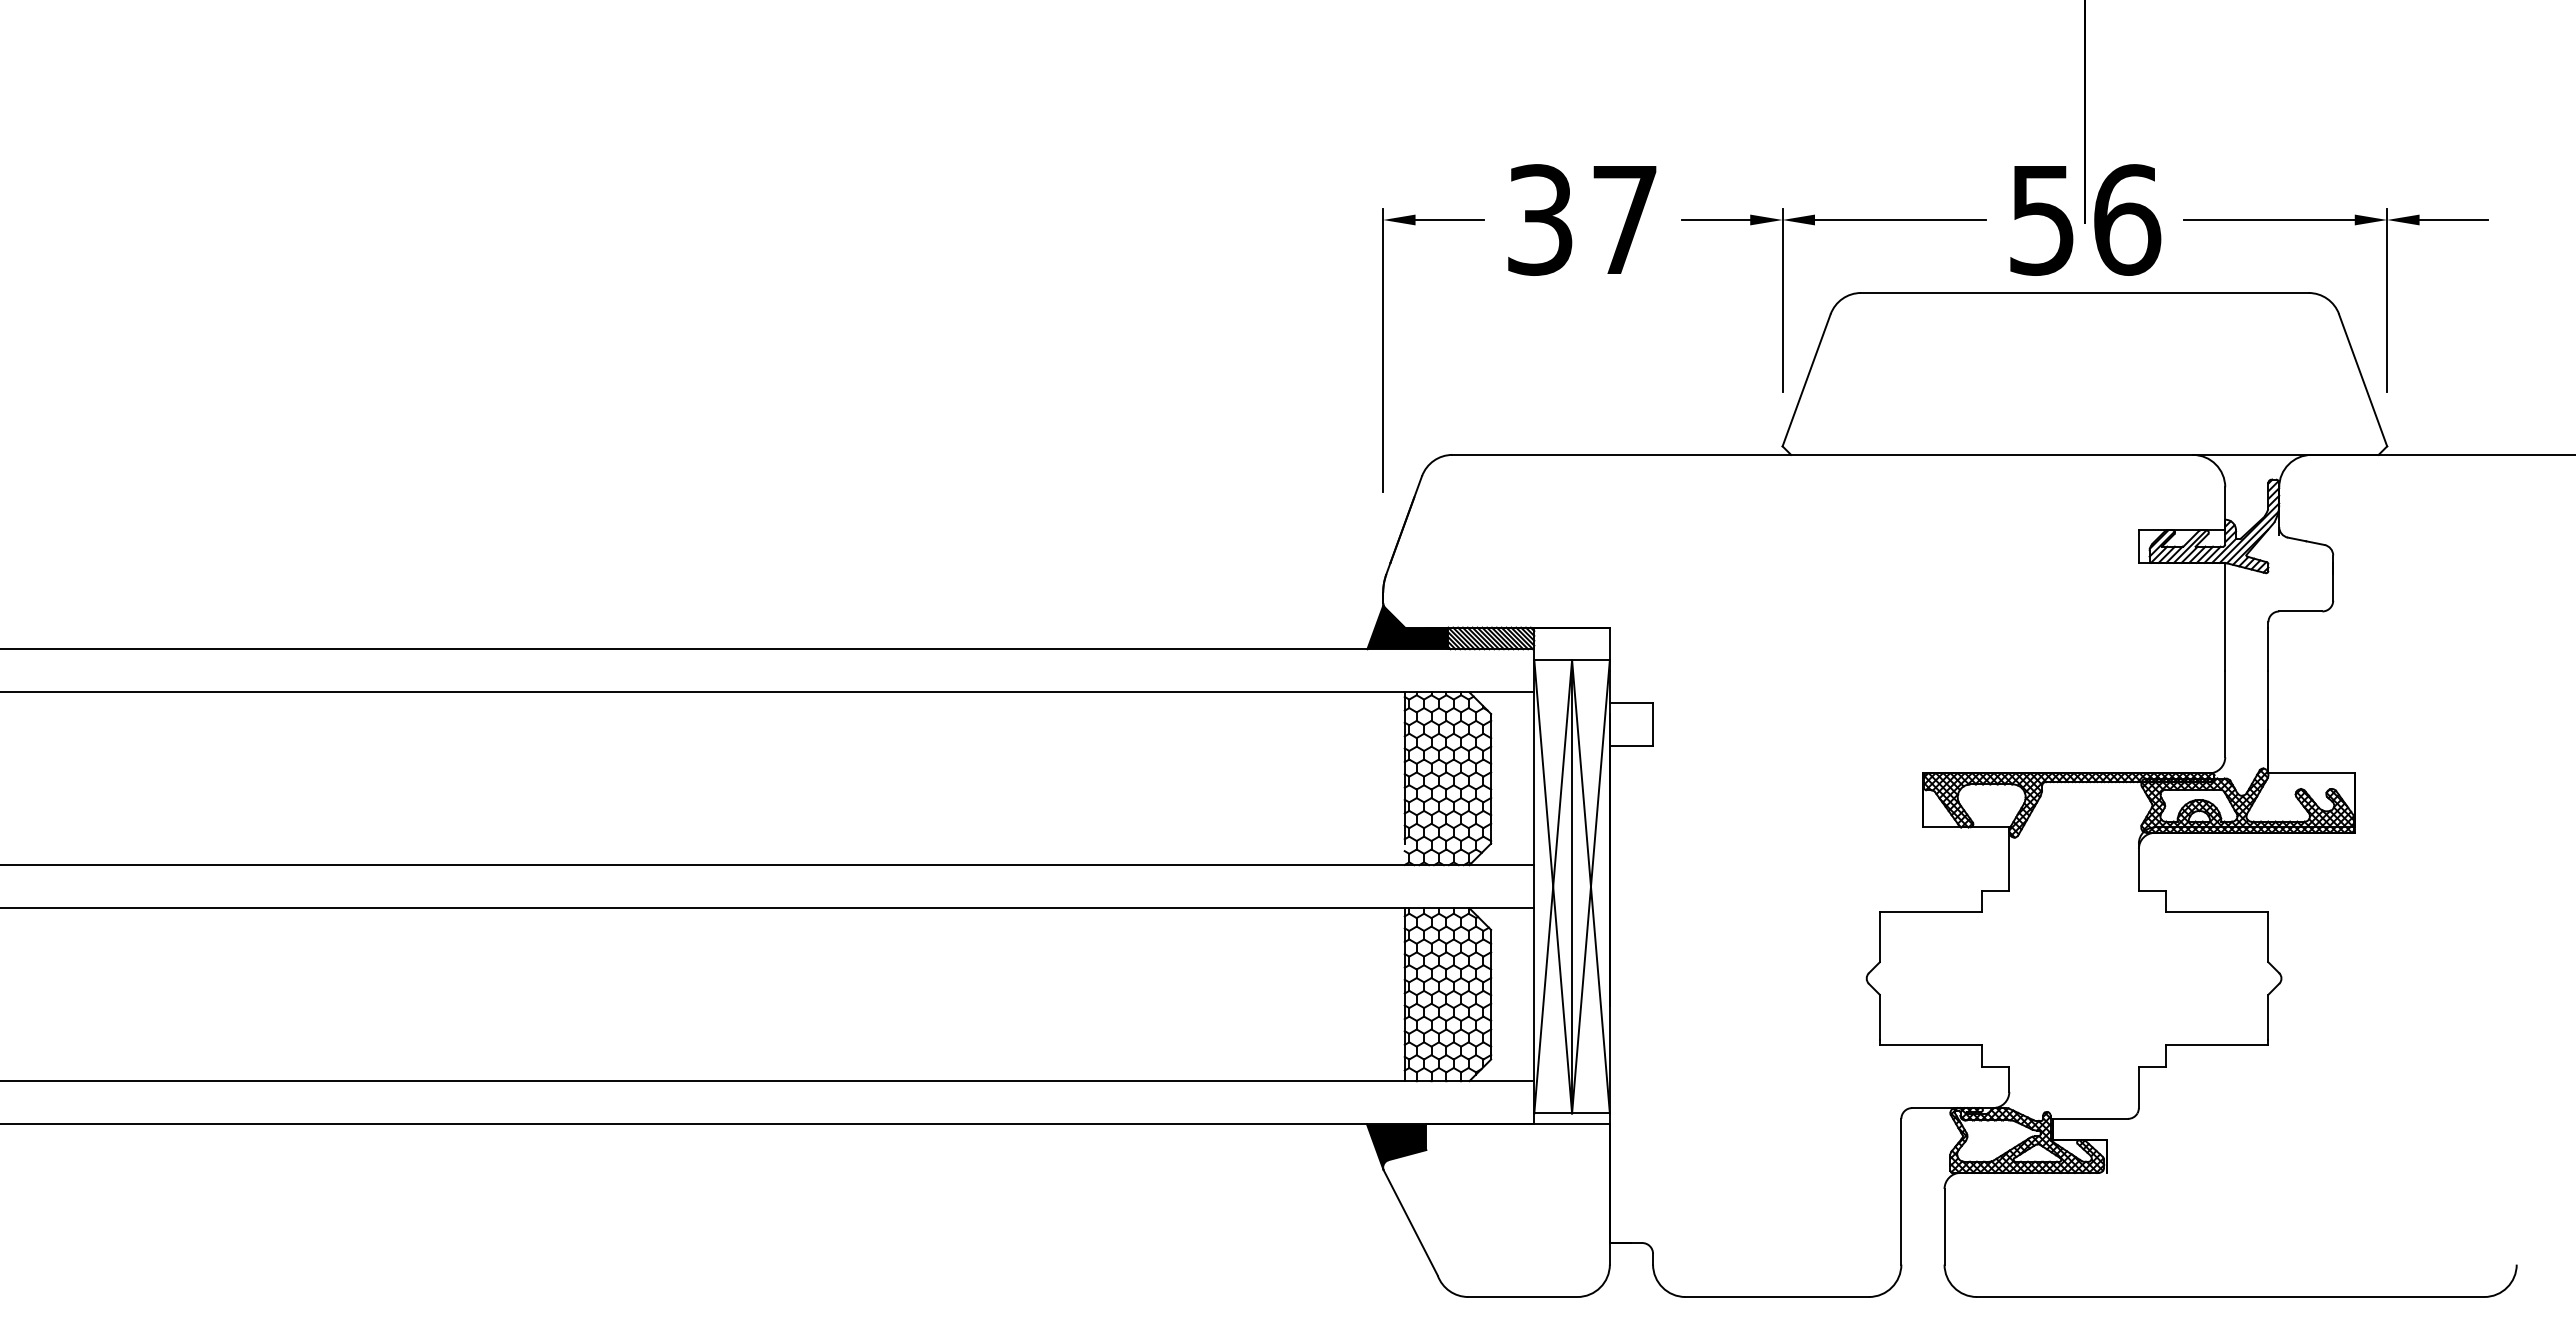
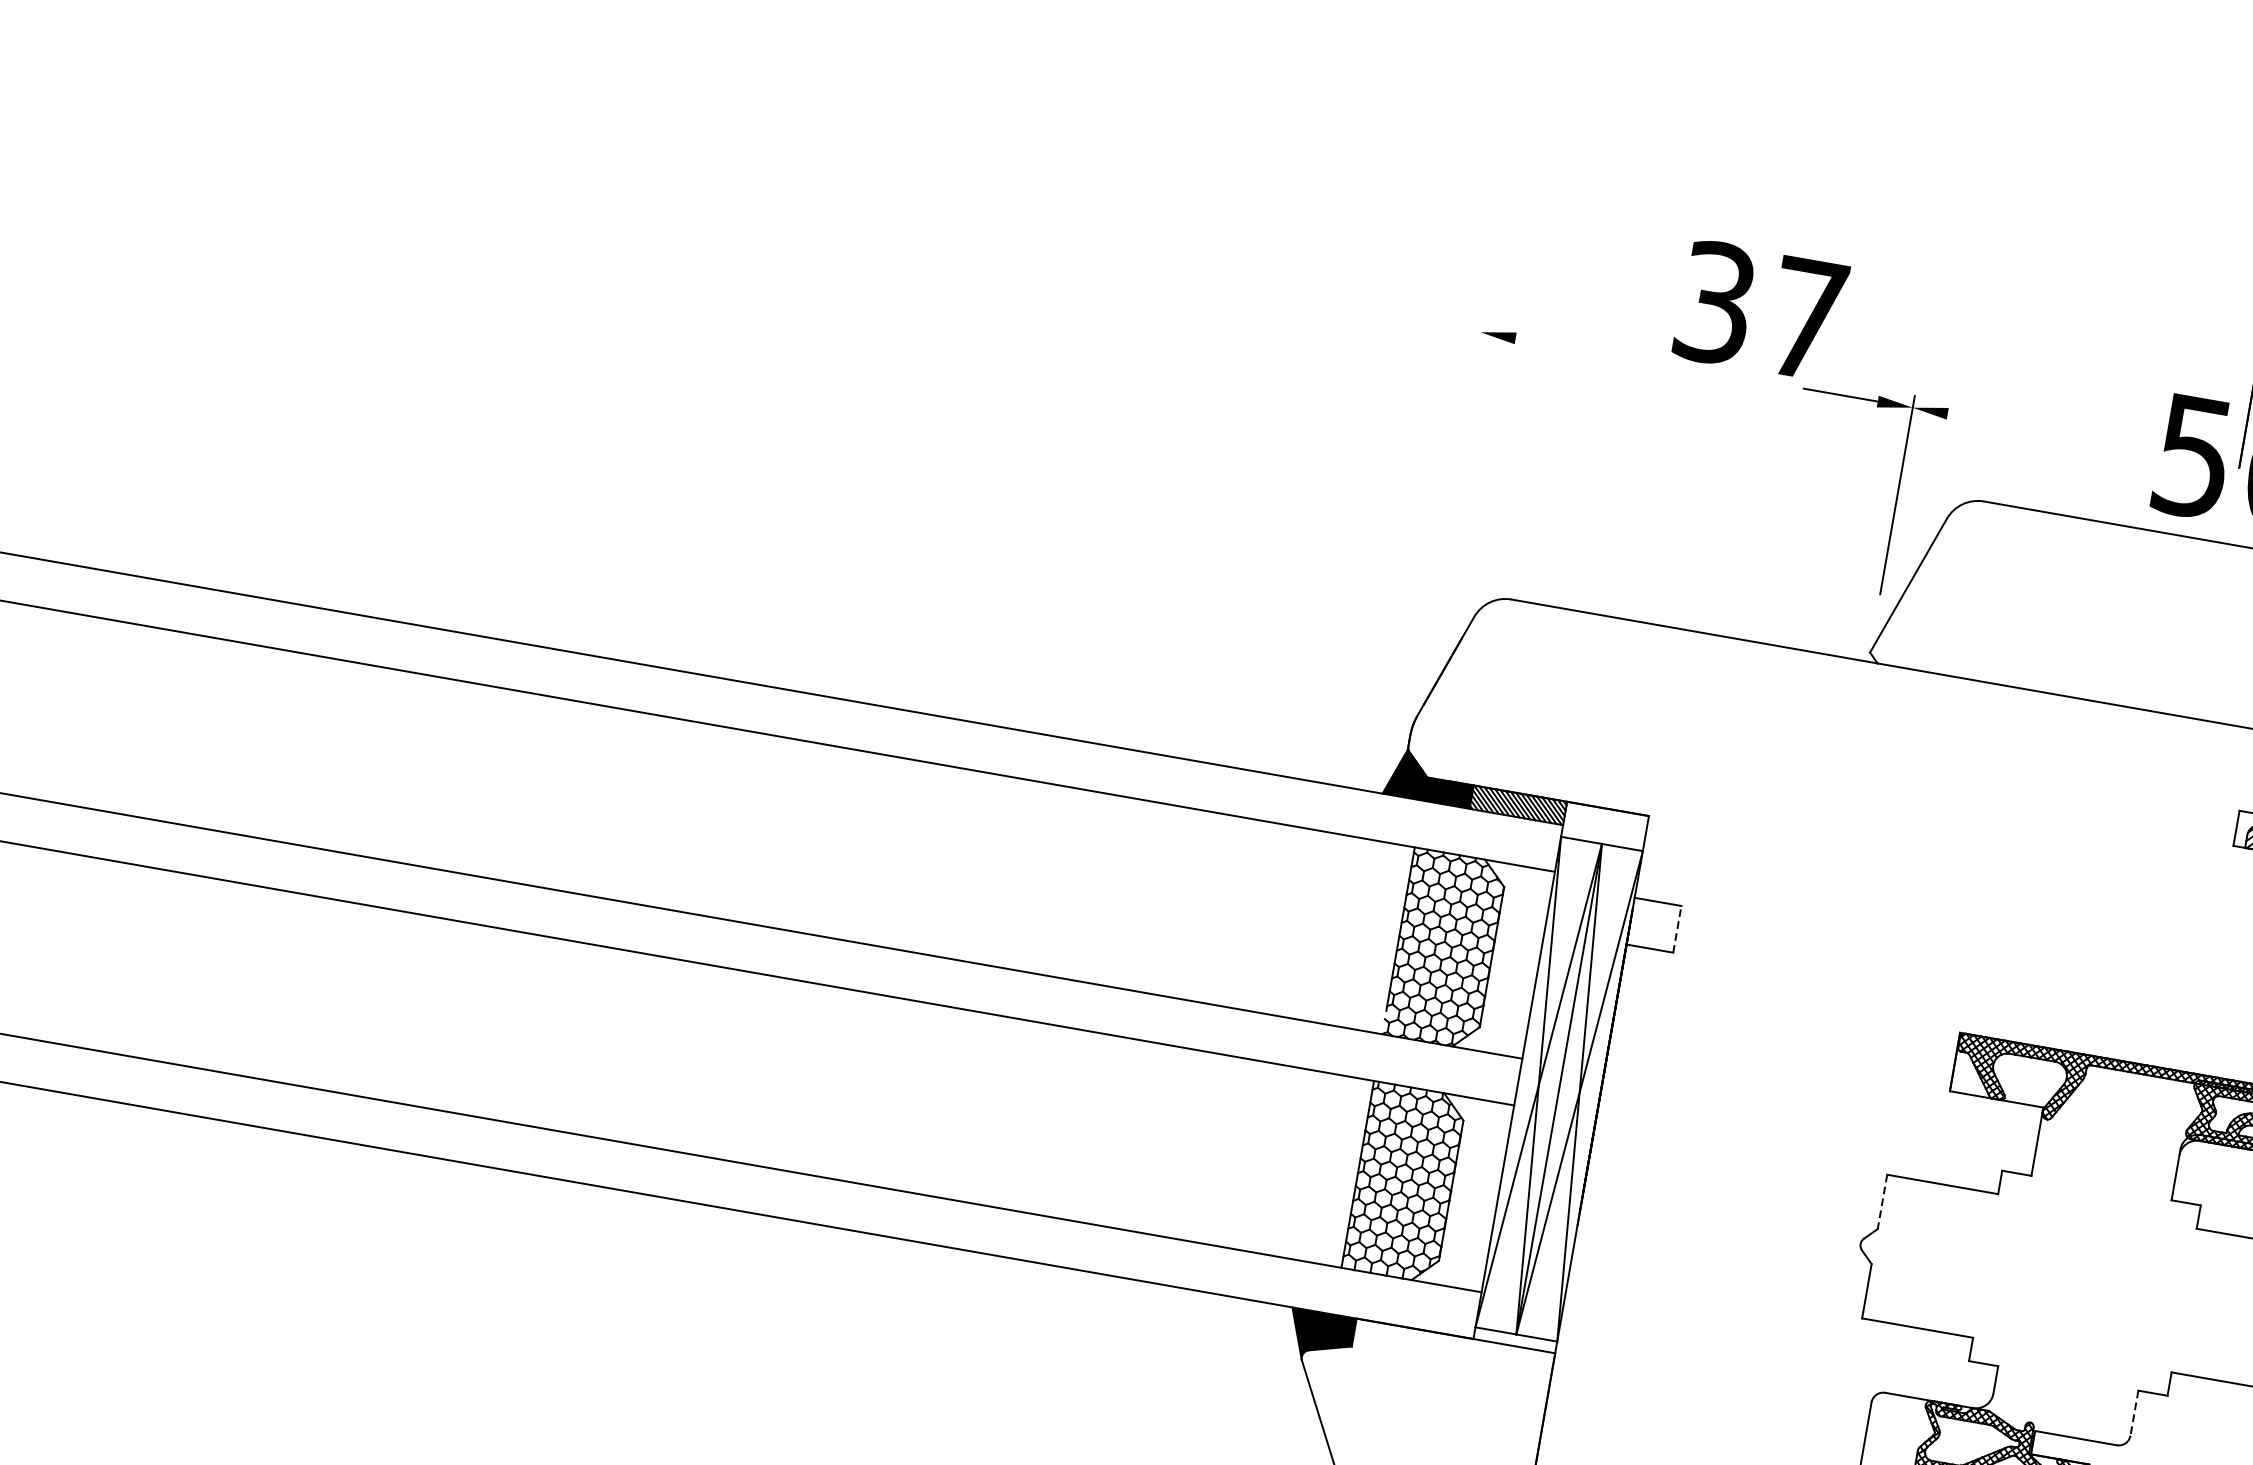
text: (1582, 219) -> (1761, 310), moved
line: (1449, 220) -> (1552, 345), removed
line: (1900, 220) -> (2040, 430), removed
line: (1383, 350) -> (1456, 473), removed
line: (1653, 724) -> (1677, 929), solid -> dashed
line: (1879, 937) -> (1882, 1202), solid -> dashed
line: (2138, 1087) -> (2133, 1413), solid -> dashed

